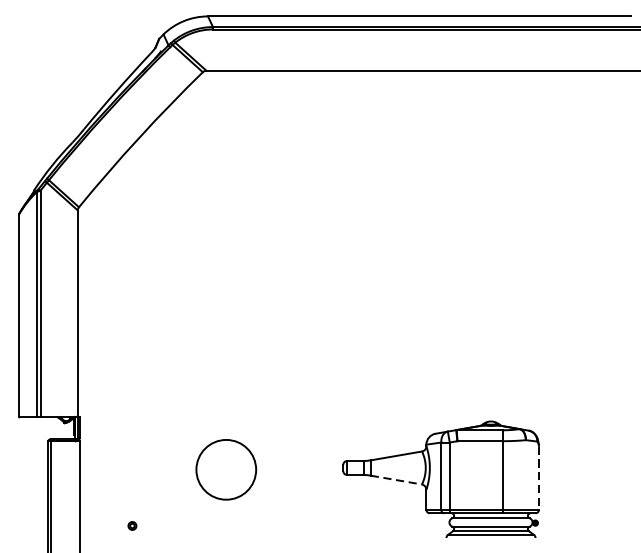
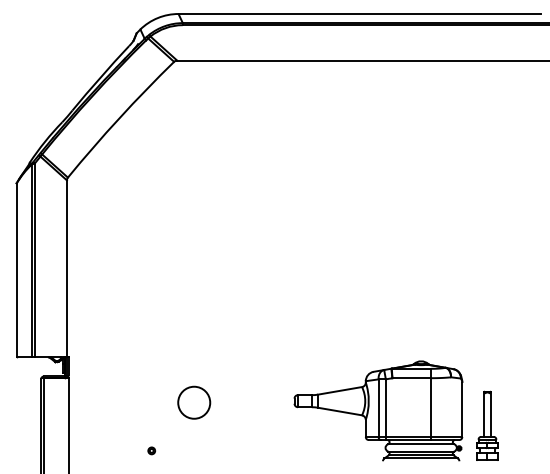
circle: (226, 469) -> (194, 402), size x0.62
line: (539, 478) -> (462, 410), dashed -> solid
line: (396, 480) -> (340, 411), dashed -> solid
part: (568, 496) -> (487, 425), added
part: (132, 525) -> (151, 450), moved

